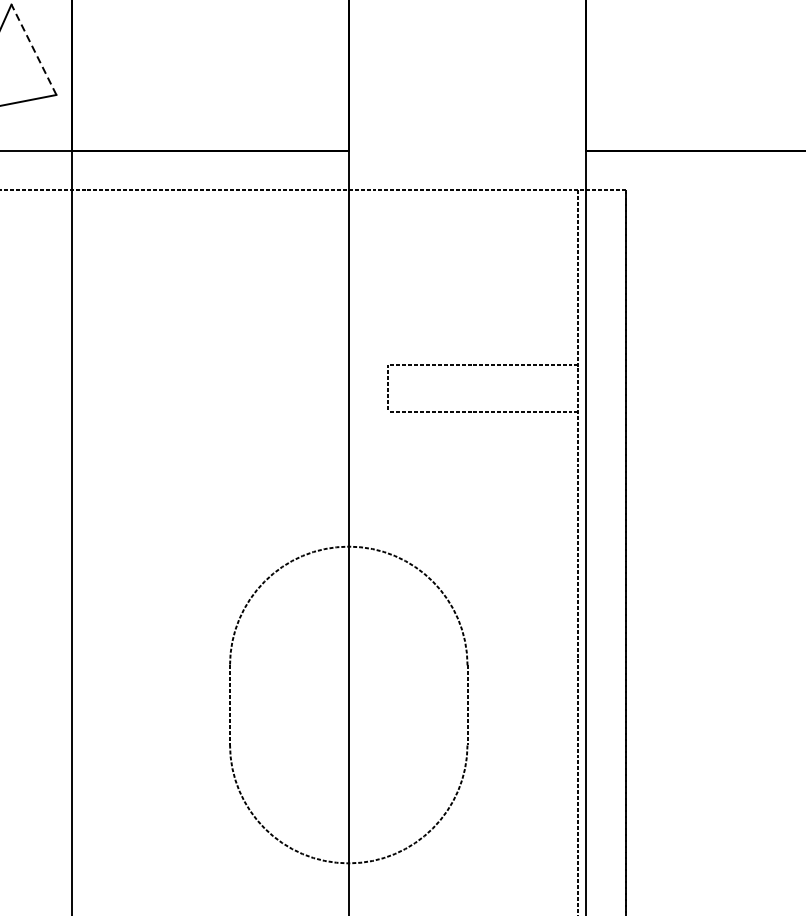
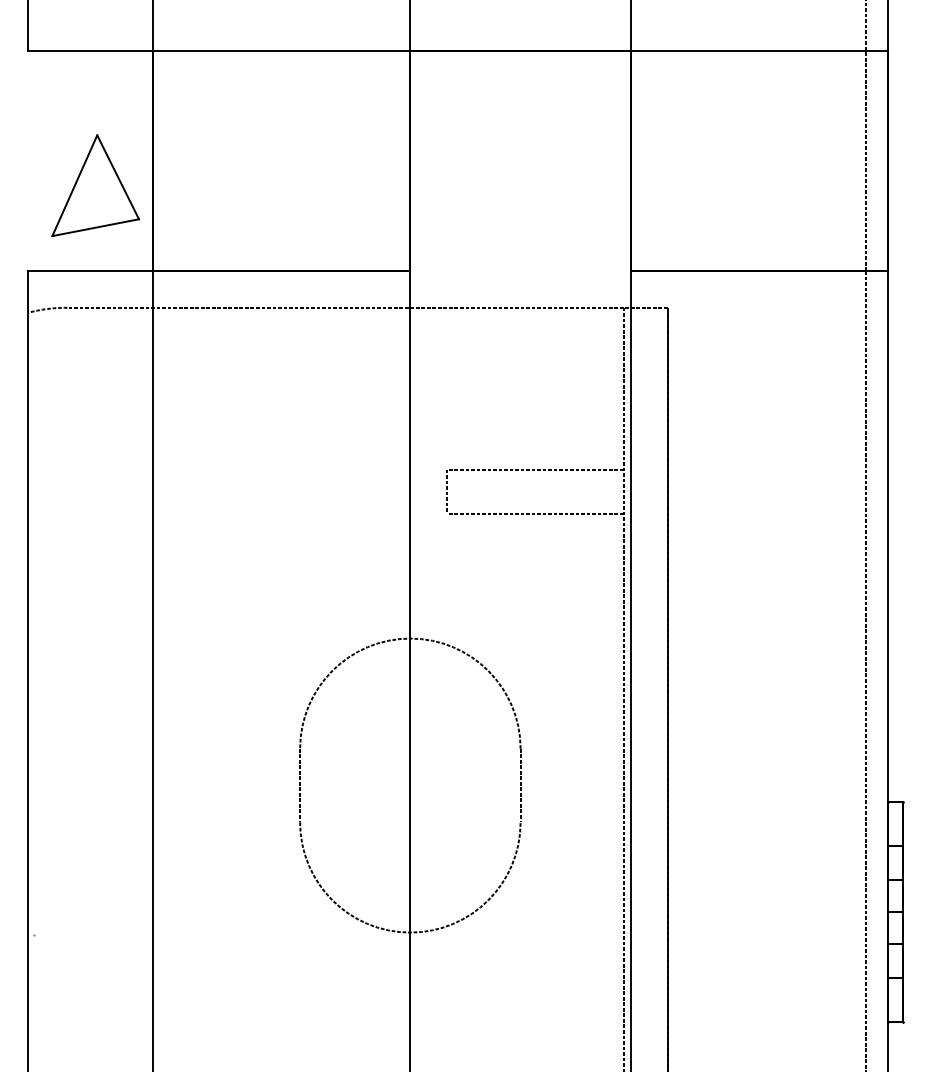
line: (34, 49) -> (118, 177), dashed -> solid

